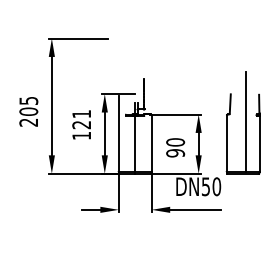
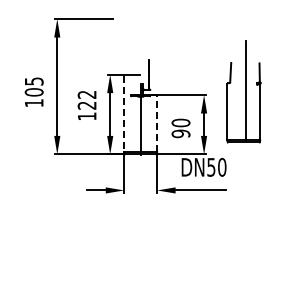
text: (81, 113) -> (86, 94), 121 -> 122
text: (28, 122) -> (33, 103), 205 -> 105
part: (243, 122) -> (243, 91), moved
line: (119, 133) -> (124, 114), solid -> dashed
line: (152, 142) -> (157, 123), solid -> dashed

